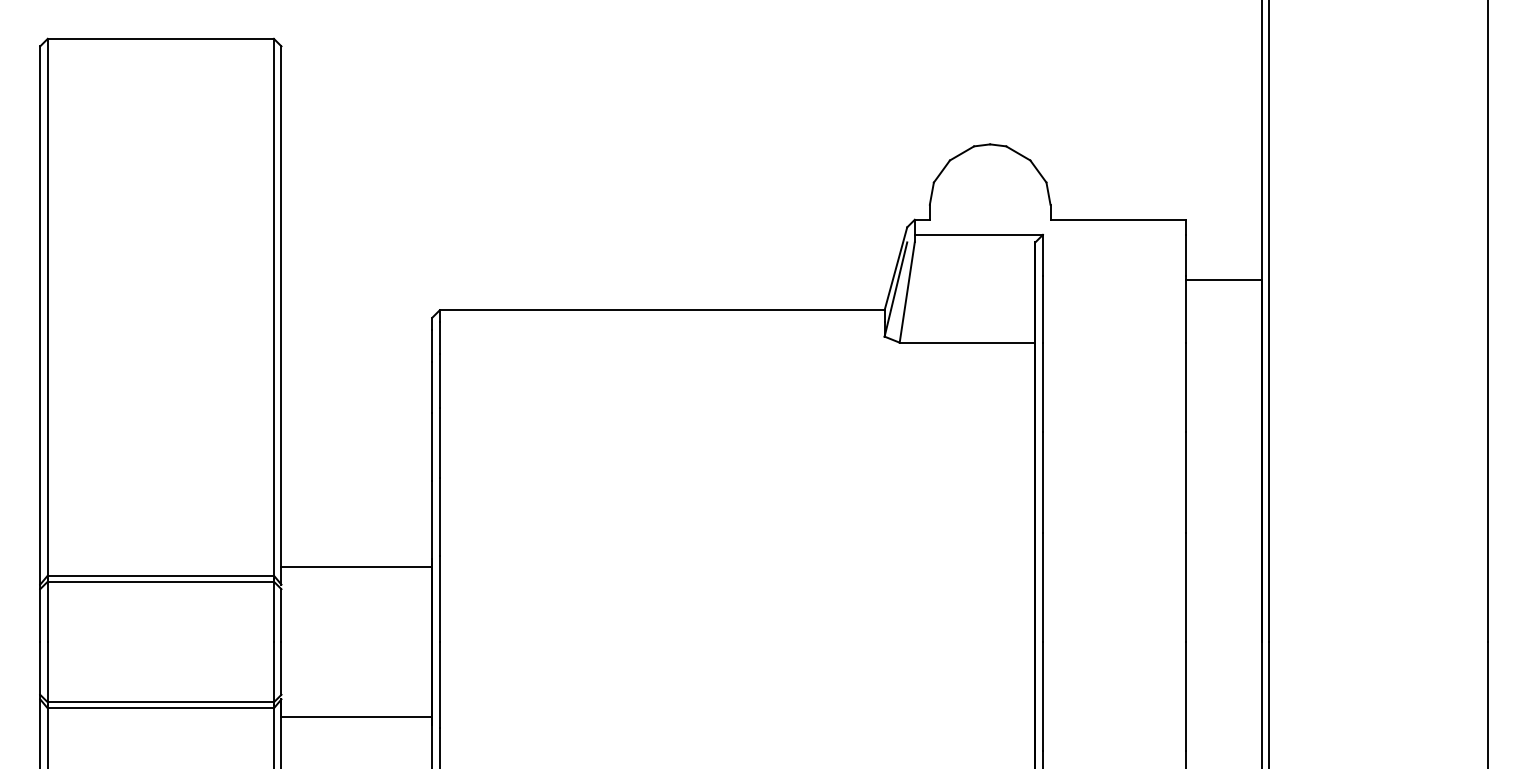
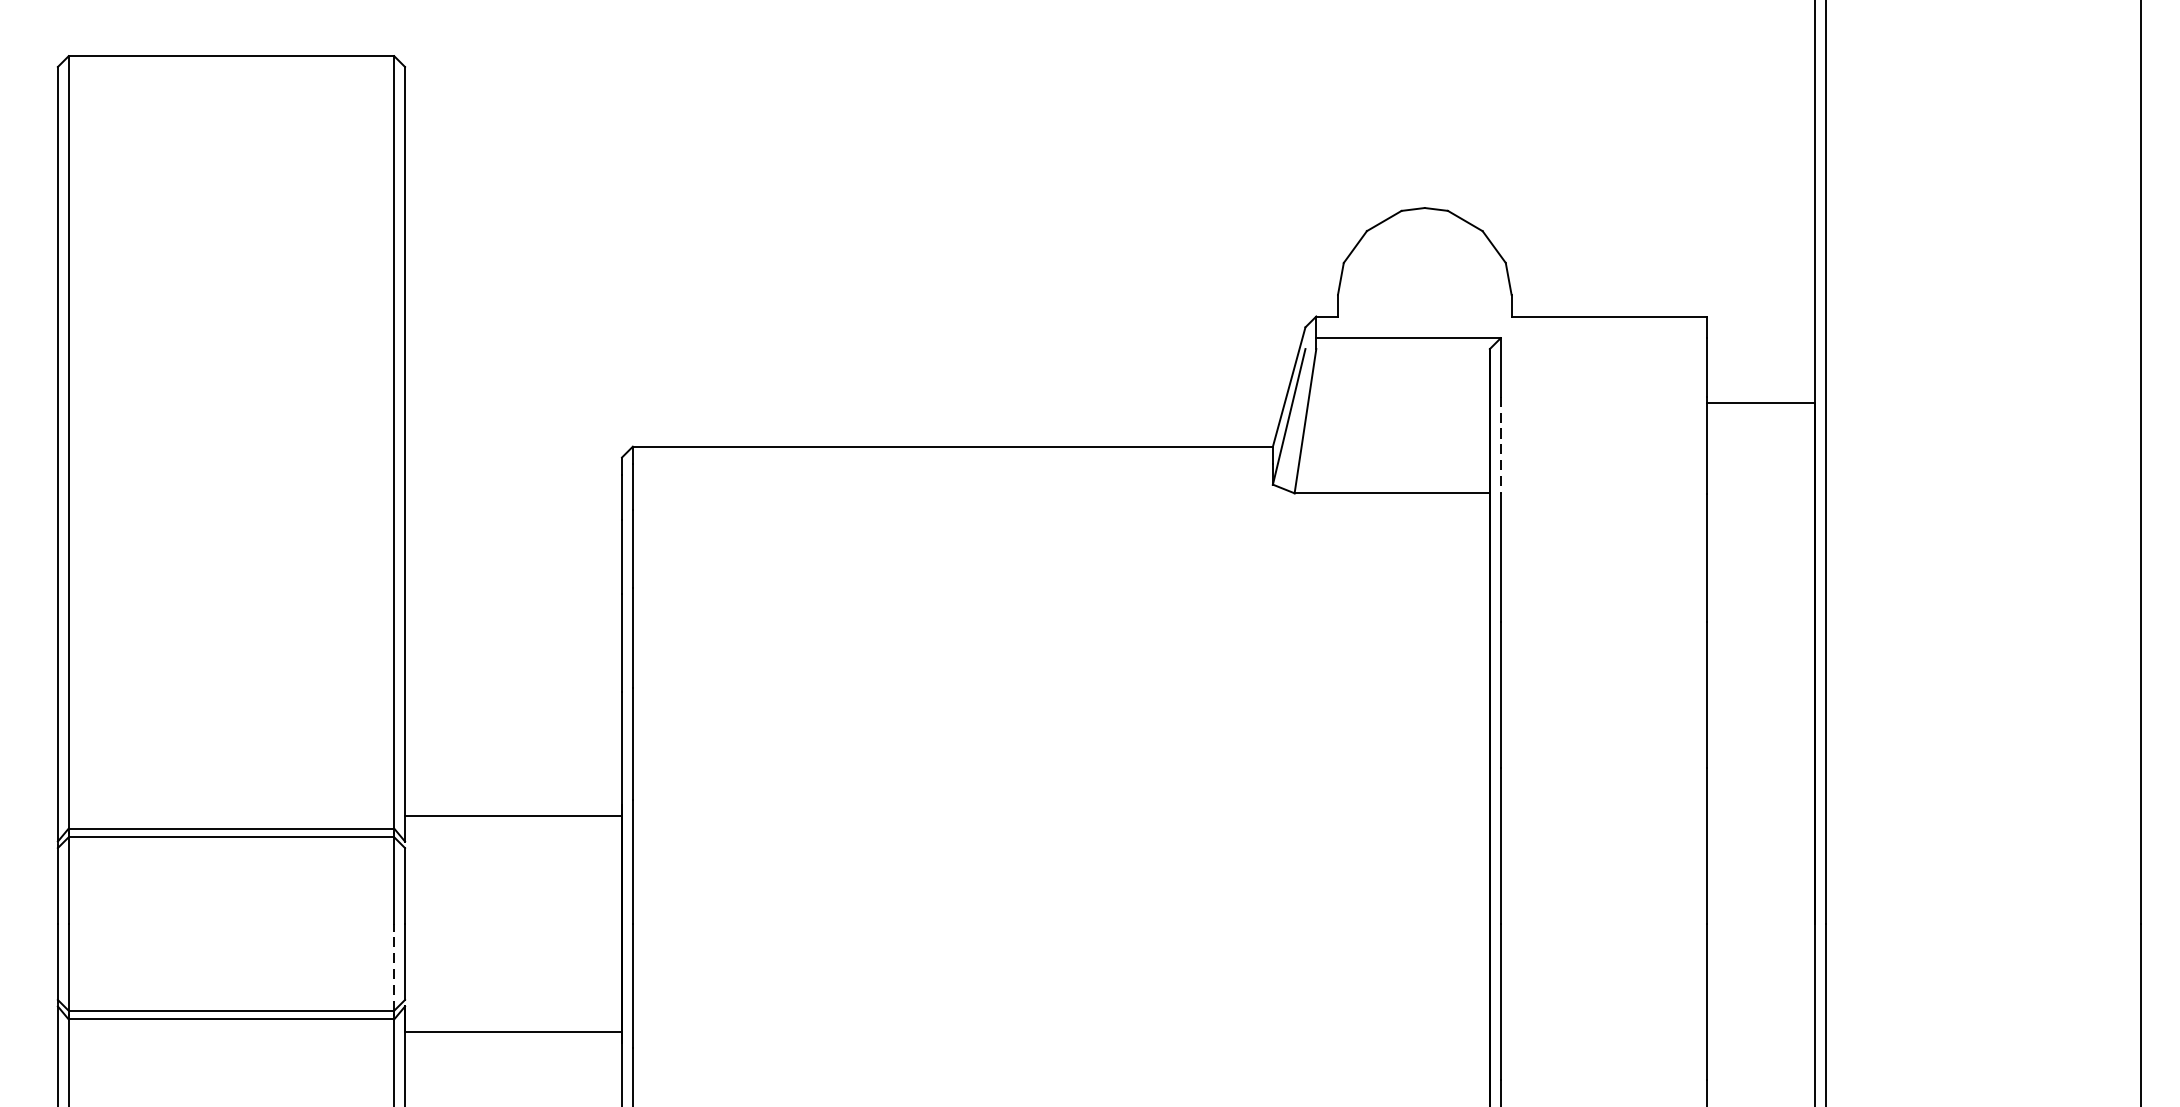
line: (1042, 309) -> (1500, 445), solid -> dashed
line: (273, 671) -> (393, 966), solid -> dashed

